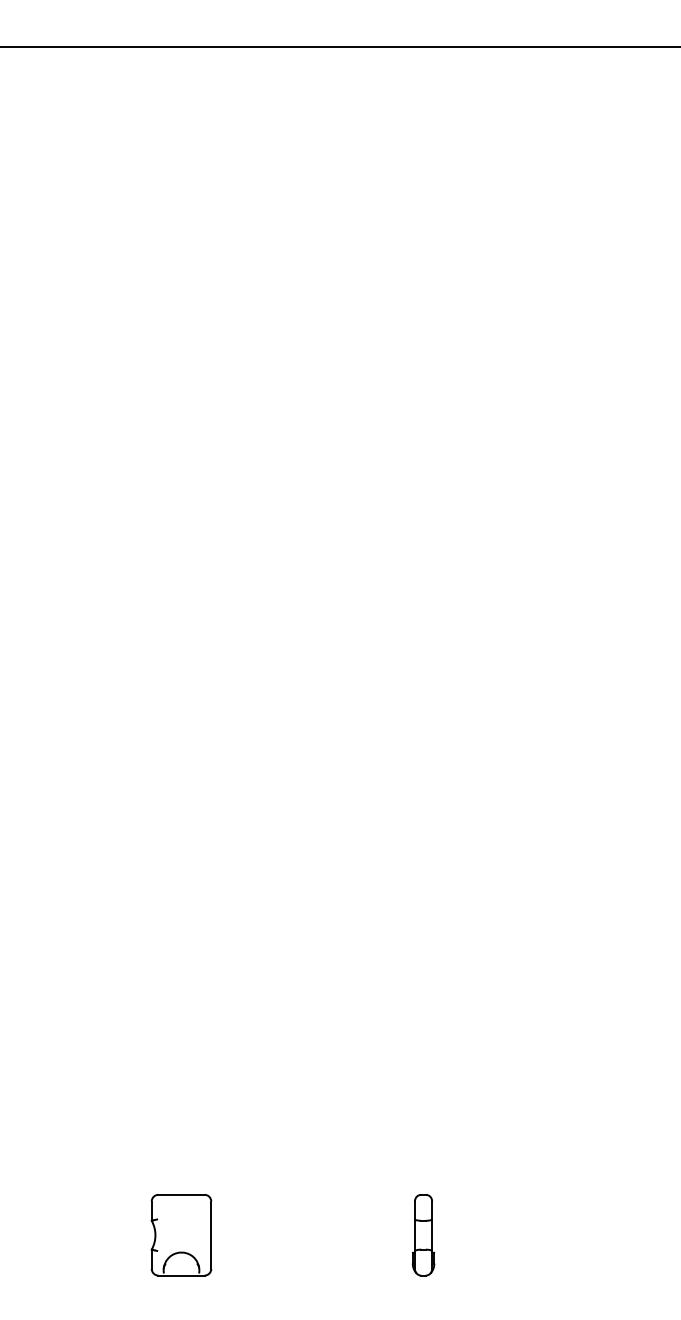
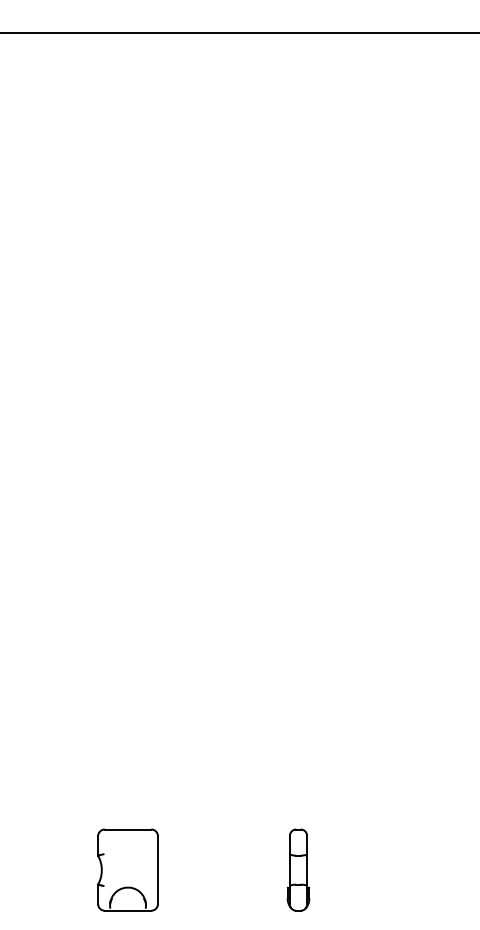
part: (181, 1234) -> (128, 869), size x1.43
part: (423, 1234) -> (298, 869), size x1.43

